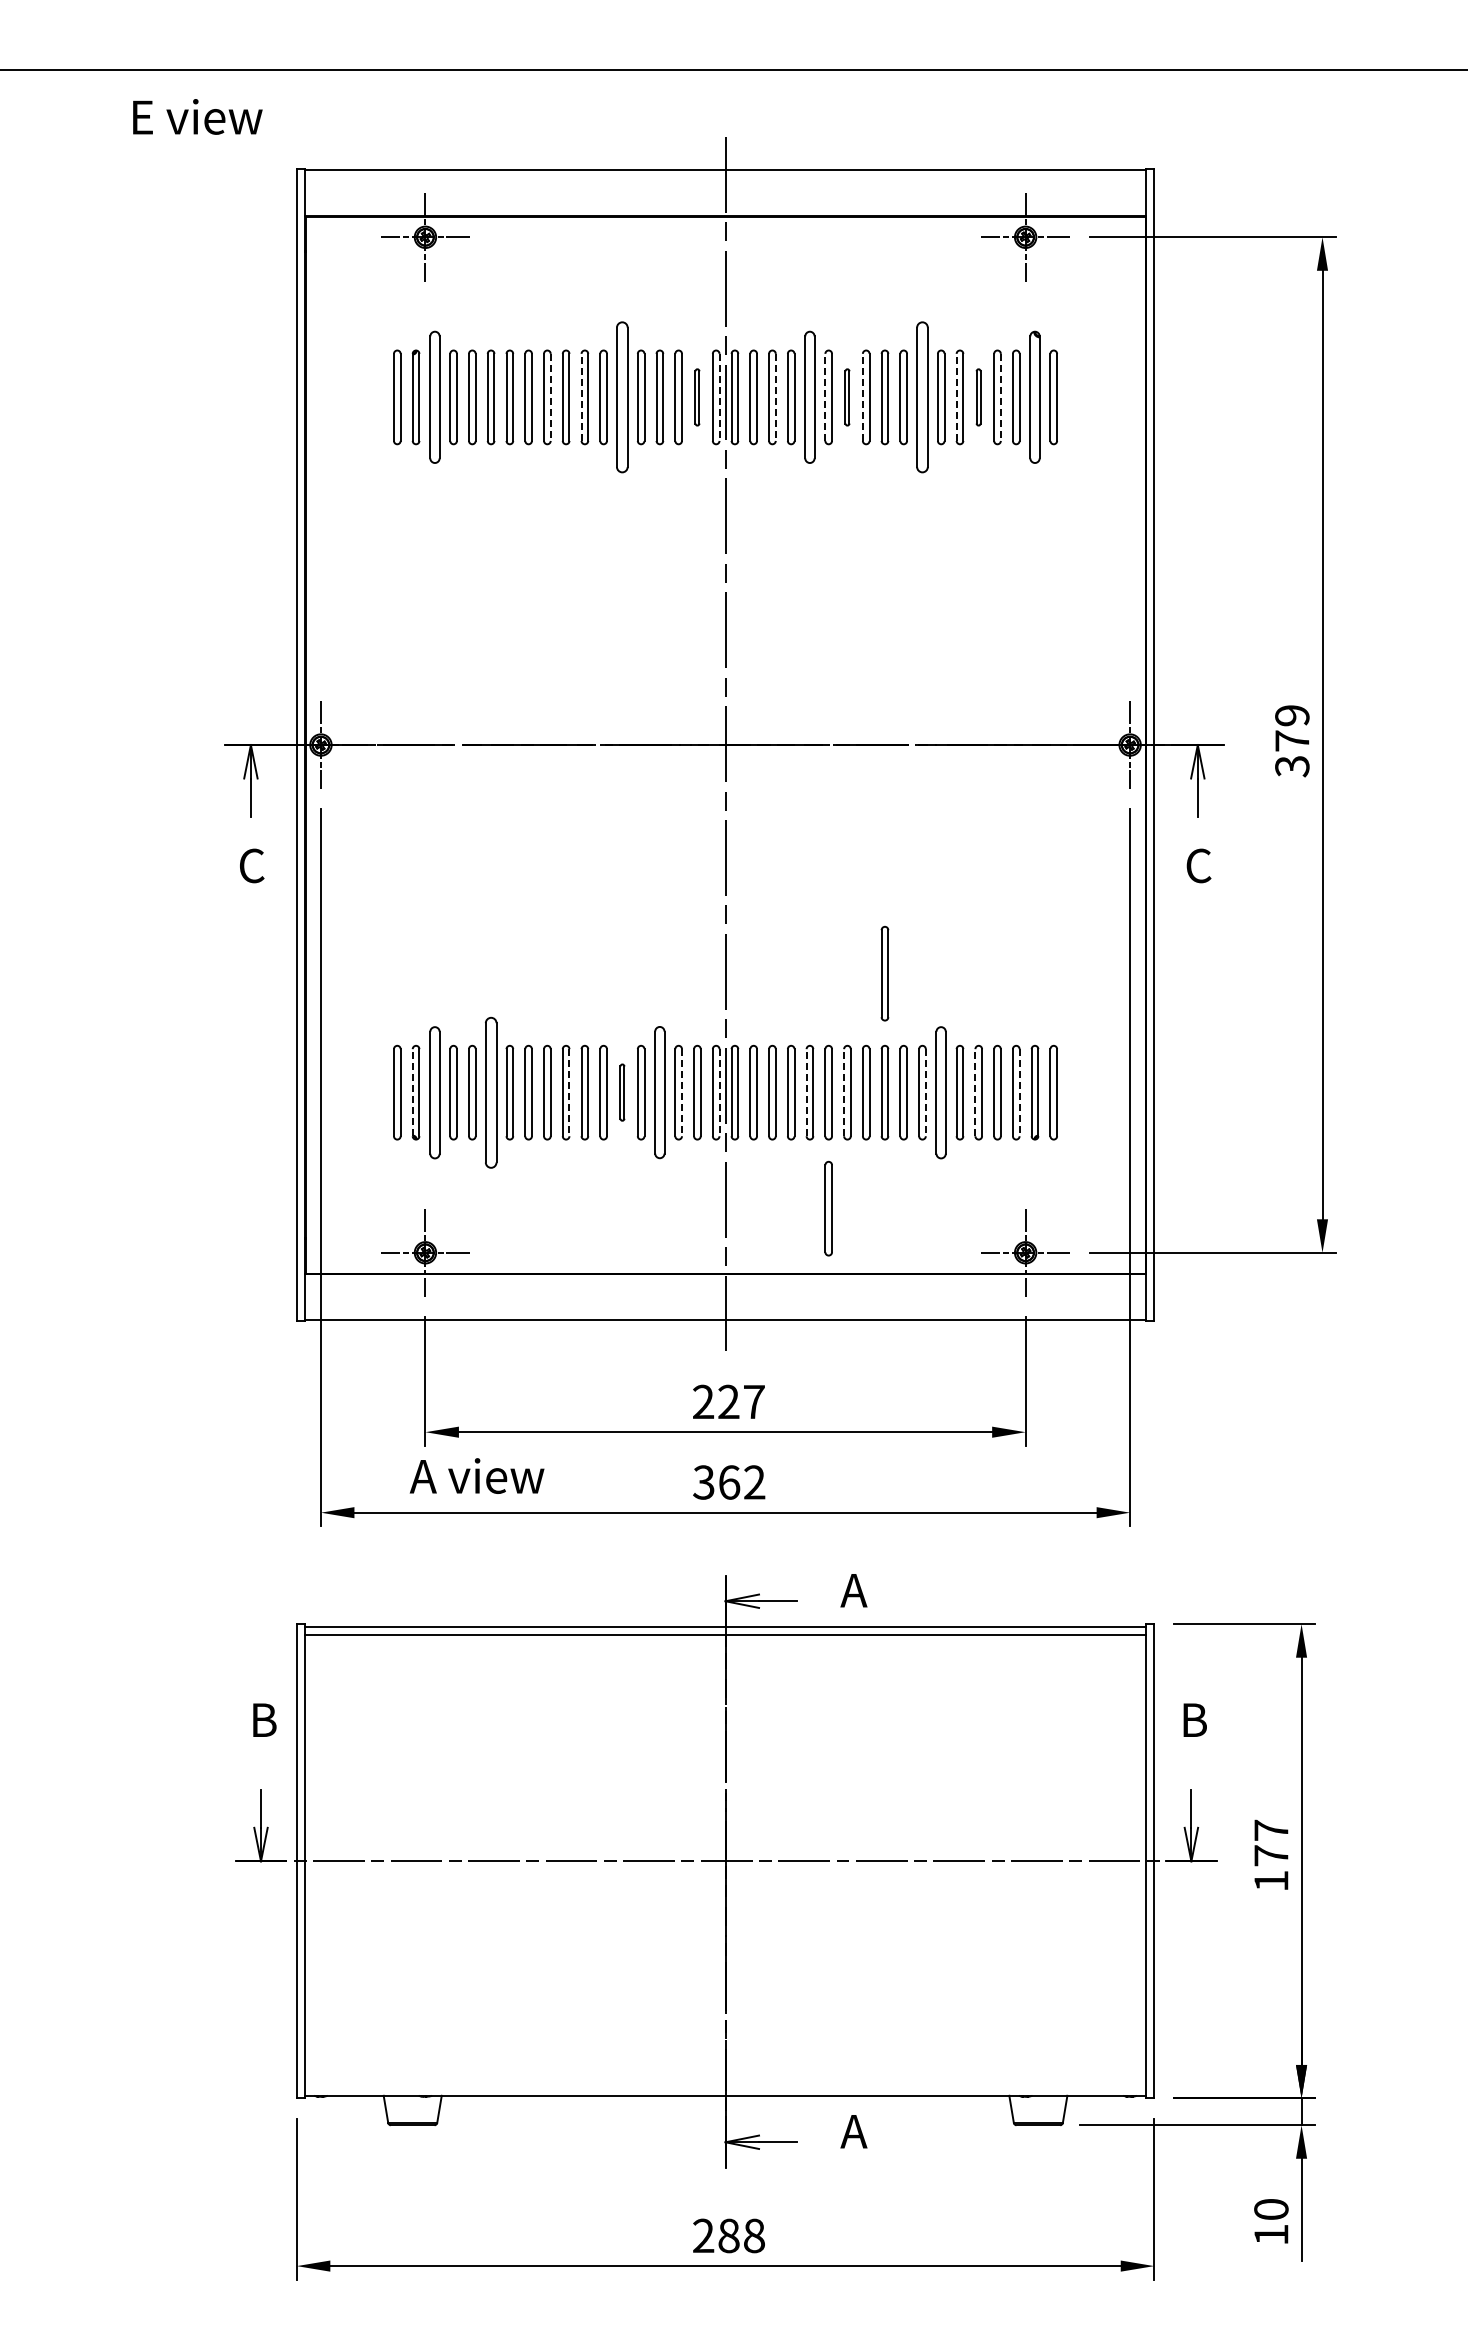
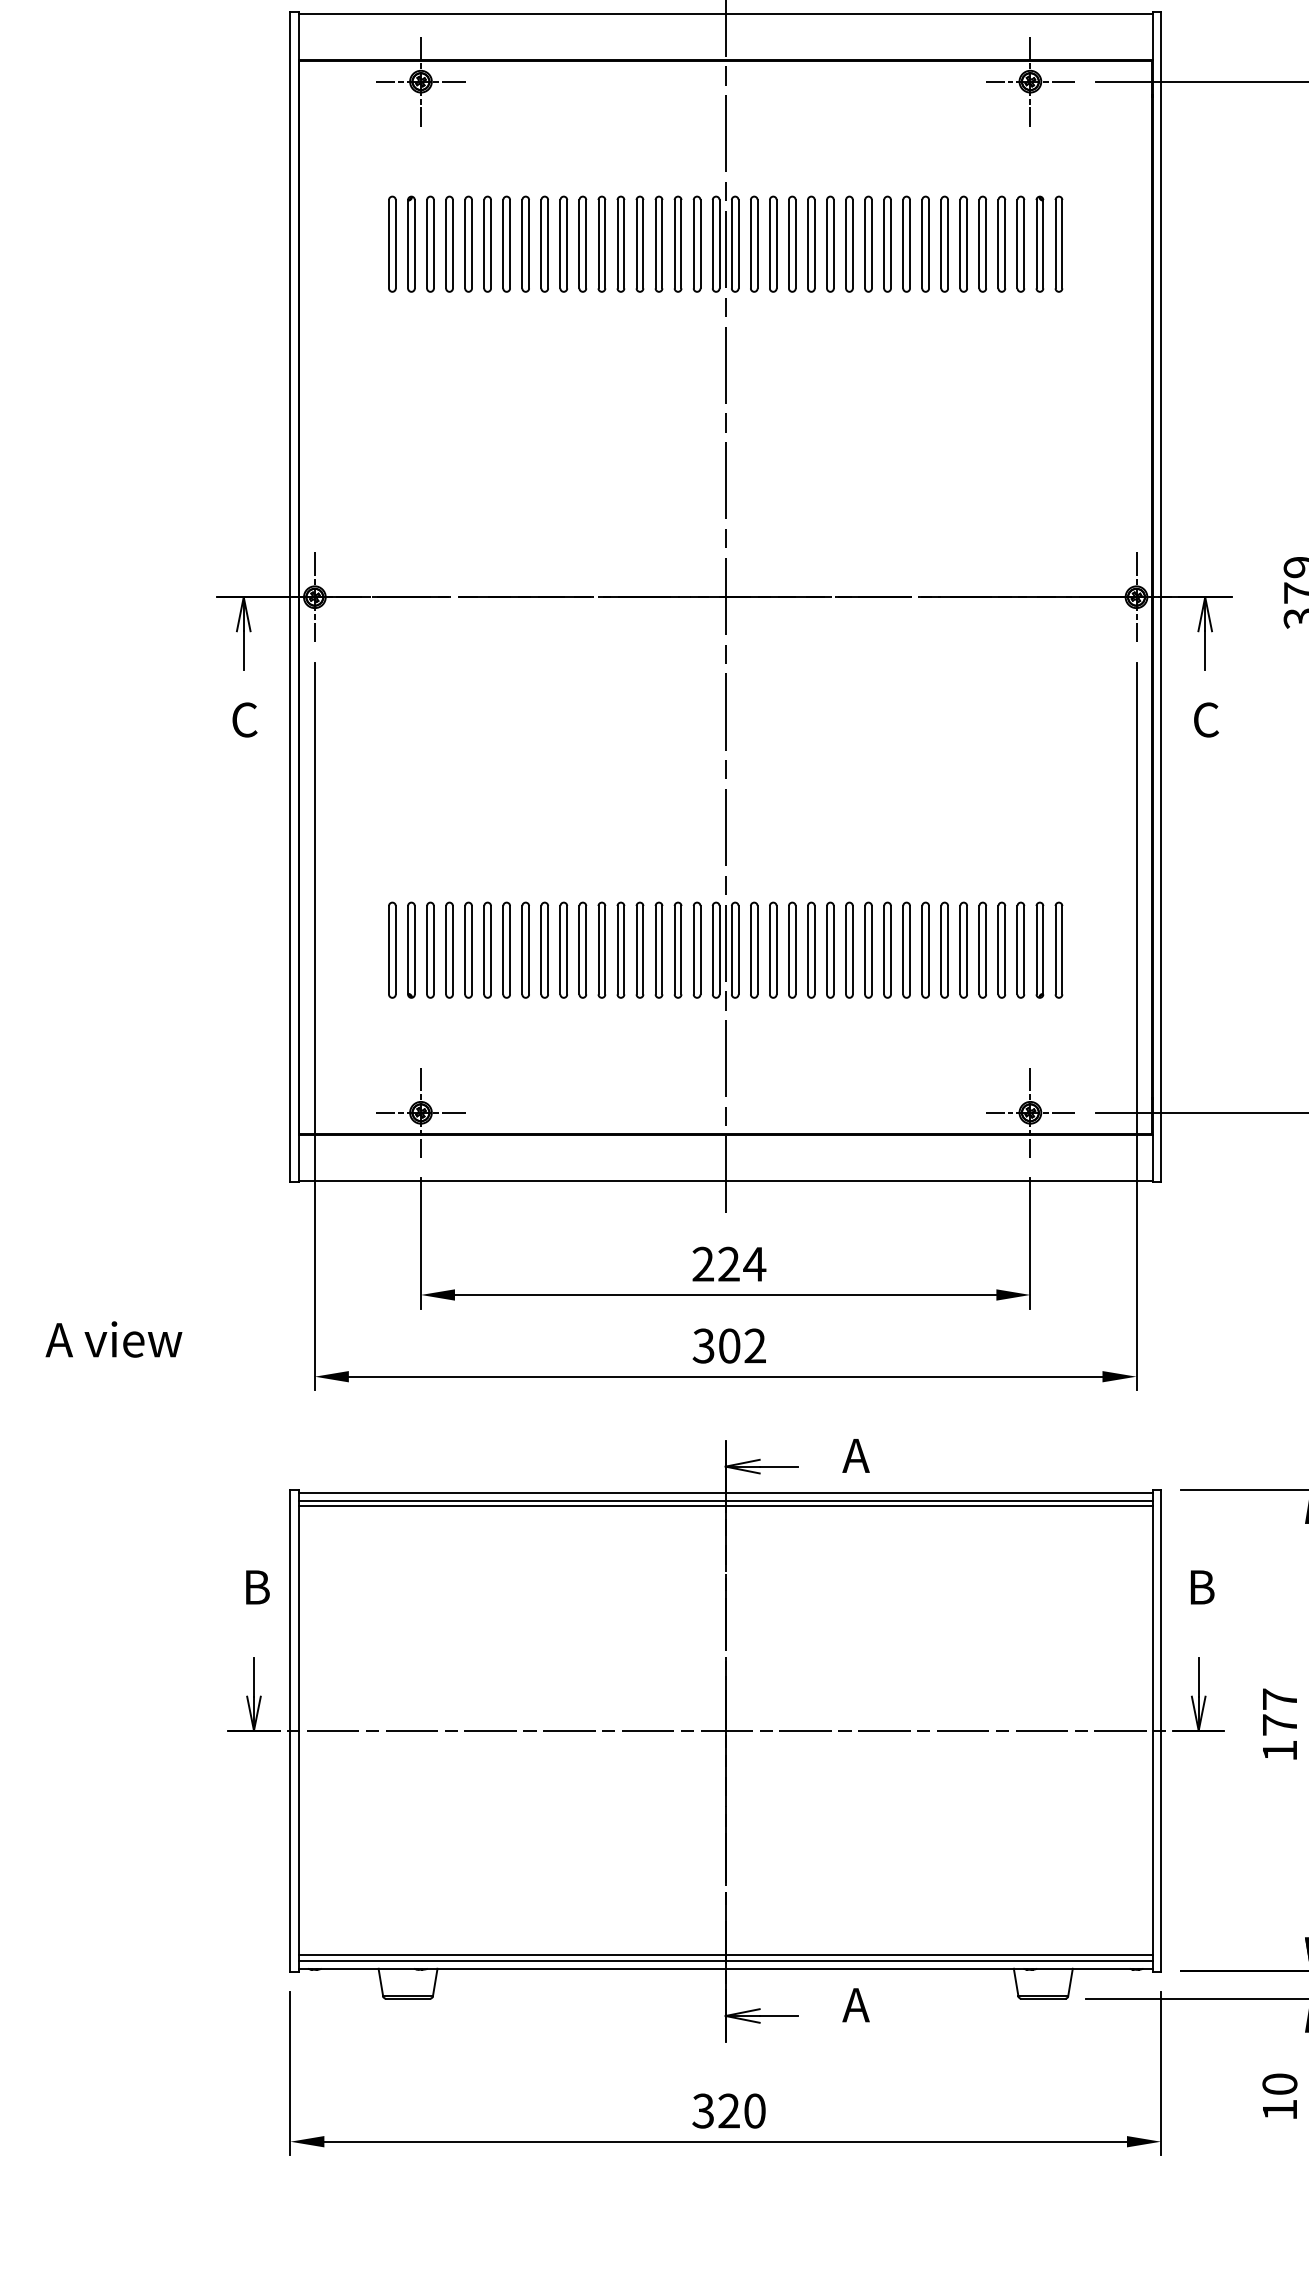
part: (434, 397) -> (430, 244), size x0.71
line: (550, 397) -> (547, 244), dashed -> solid
line: (581, 397) -> (579, 244), dashed -> solid
part: (622, 397) -> (621, 244), size x0.62
part: (697, 397) -> (697, 244), size x1.67
line: (719, 397) -> (719, 244), dashed -> solid
line: (775, 397) -> (776, 244), dashed -> solid
part: (809, 397) -> (810, 244), size x0.71
line: (825, 397) -> (827, 244), dashed -> solid
part: (847, 397) -> (849, 244), size x1.67
line: (862, 397) -> (864, 244), dashed -> solid
part: (922, 397) -> (925, 244), size x0.62
line: (956, 397) -> (960, 244), dashed -> solid
part: (978, 397) -> (982, 244), size x1.67
line: (1000, 397) -> (1004, 244), dashed -> solid
part: (1034, 397) -> (1039, 244), size x0.71
part: (884, 973) -> (887, 829), removed
line: (412, 1092) -> (407, 950), dashed -> solid
part: (434, 1092) -> (430, 950), size x0.71
part: (490, 1092) -> (487, 950), size x0.62
line: (569, 1092) -> (567, 950), dashed -> solid
part: (622, 1092) -> (621, 950), size x1.67
part: (659, 1092) -> (658, 950), size x0.71
line: (682, 1092) -> (681, 950), dashed -> solid
line: (719, 1092) -> (719, 950), dashed -> solid
line: (806, 1092) -> (807, 950), dashed -> solid
line: (844, 1092) -> (846, 950), dashed -> solid
line: (925, 1092) -> (928, 950), dashed -> solid
part: (941, 1092) -> (944, 950), size x0.71
line: (975, 1092) -> (979, 950), dashed -> solid
line: (1019, 1092) -> (1024, 950), dashed -> solid
part: (828, 1208) -> (830, 1067), removed
text: (753, 1401) -> (754, 1263), 227 -> 224
text: (476, 1475) -> (113, 1338), moved
text: (729, 1482) -> (729, 1346), 362 -> 302
line: (725, 1640) -> (725, 1506), added
line: (725, 2082) -> (725, 1955), added
line: (725, 2087) -> (725, 1960), added
text: (728, 2235) -> (728, 2110), 288 -> 320

